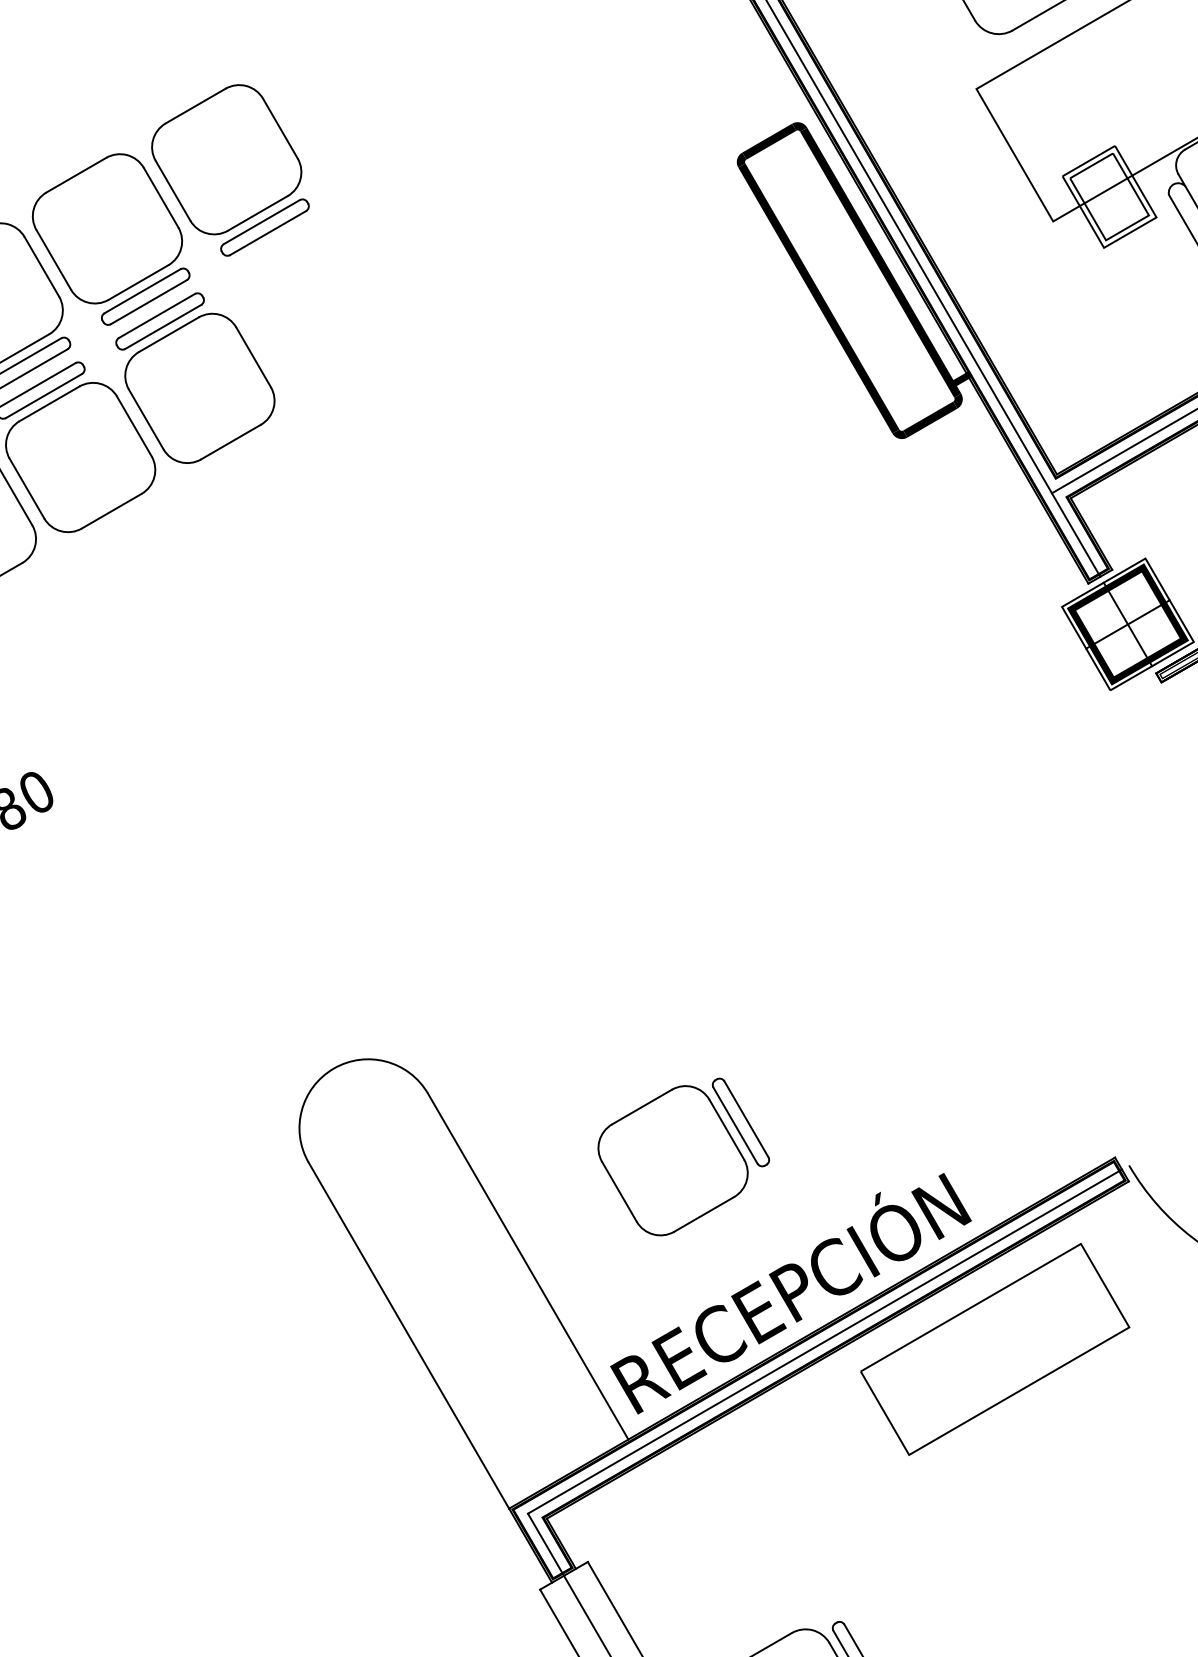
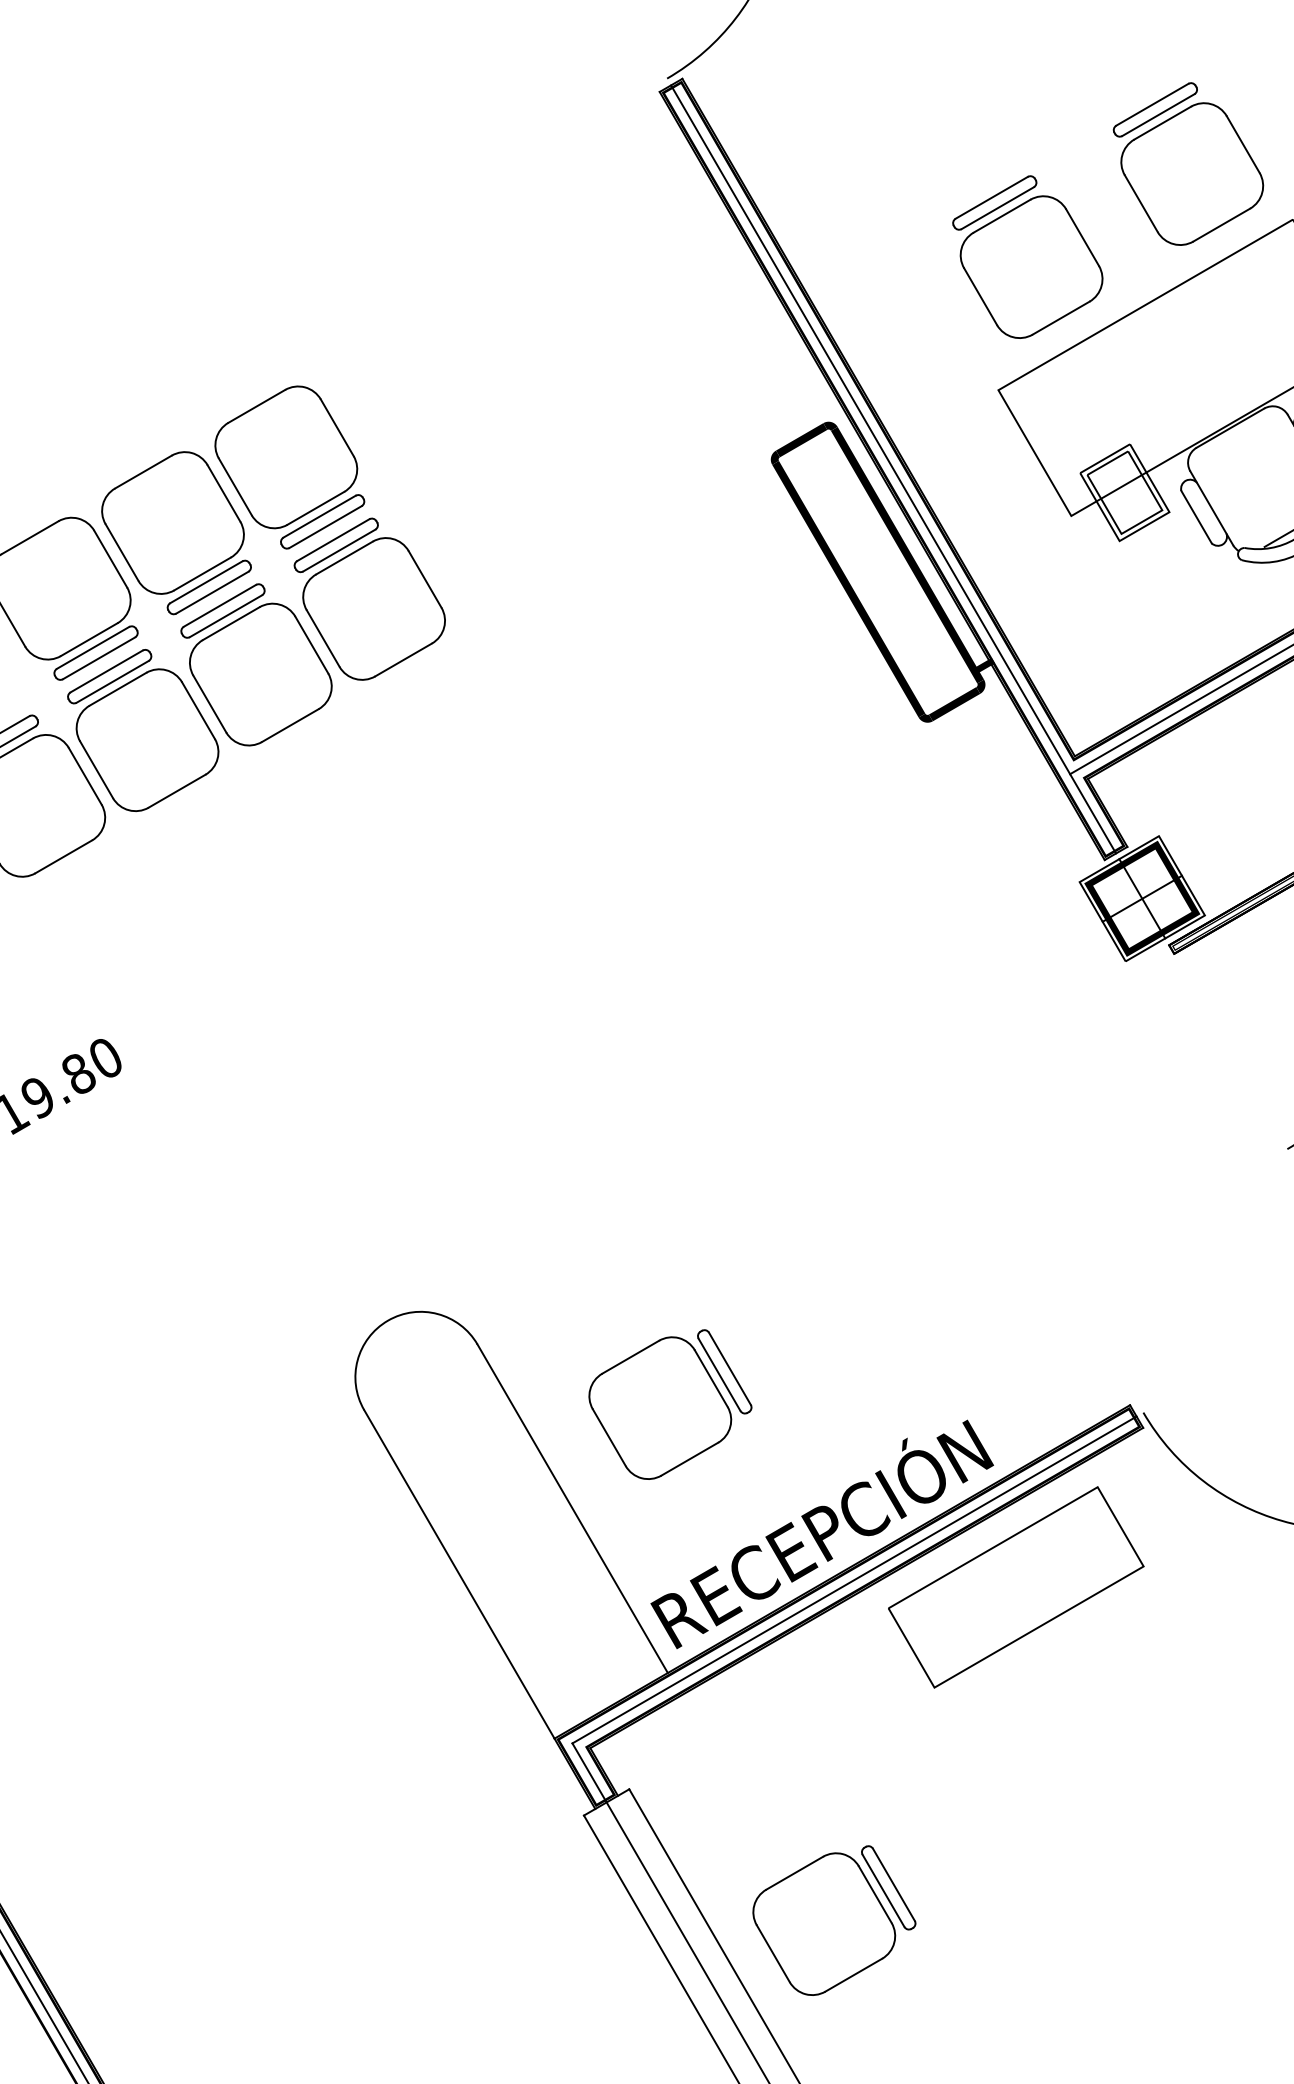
part: (314, 308) -> (369, 598), added
part: (683, 1156) -> (670, 1404), moved

